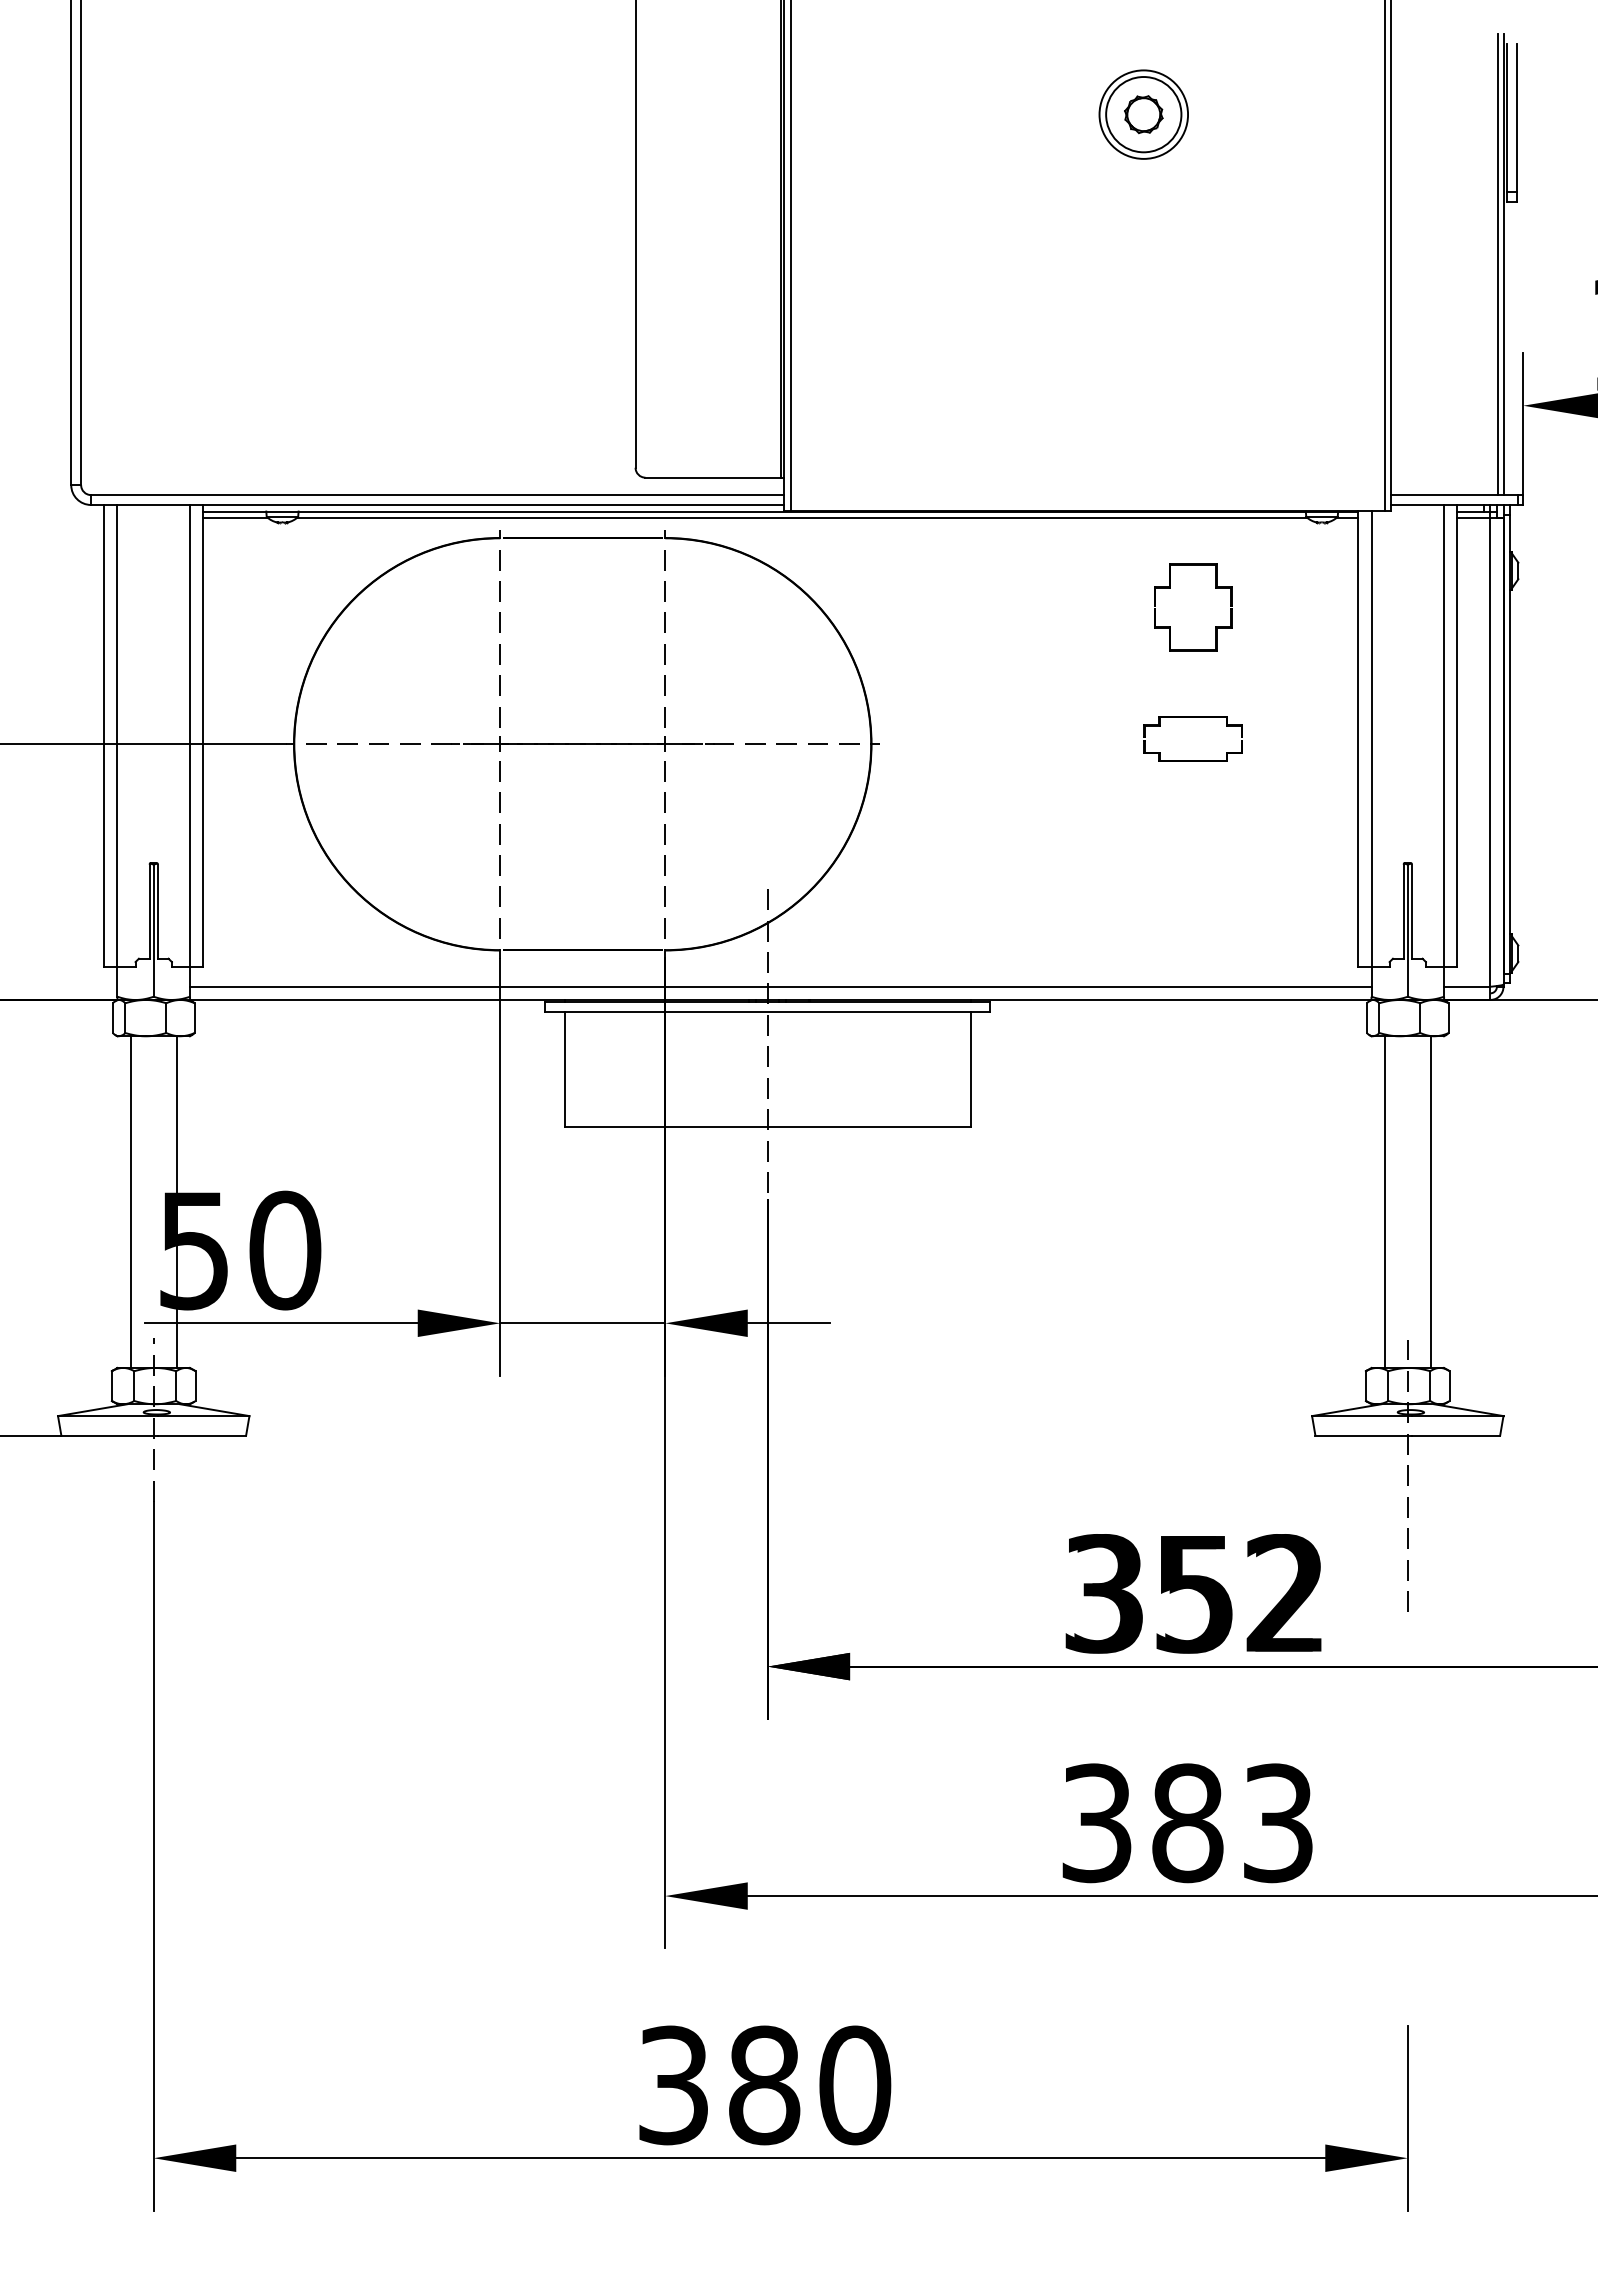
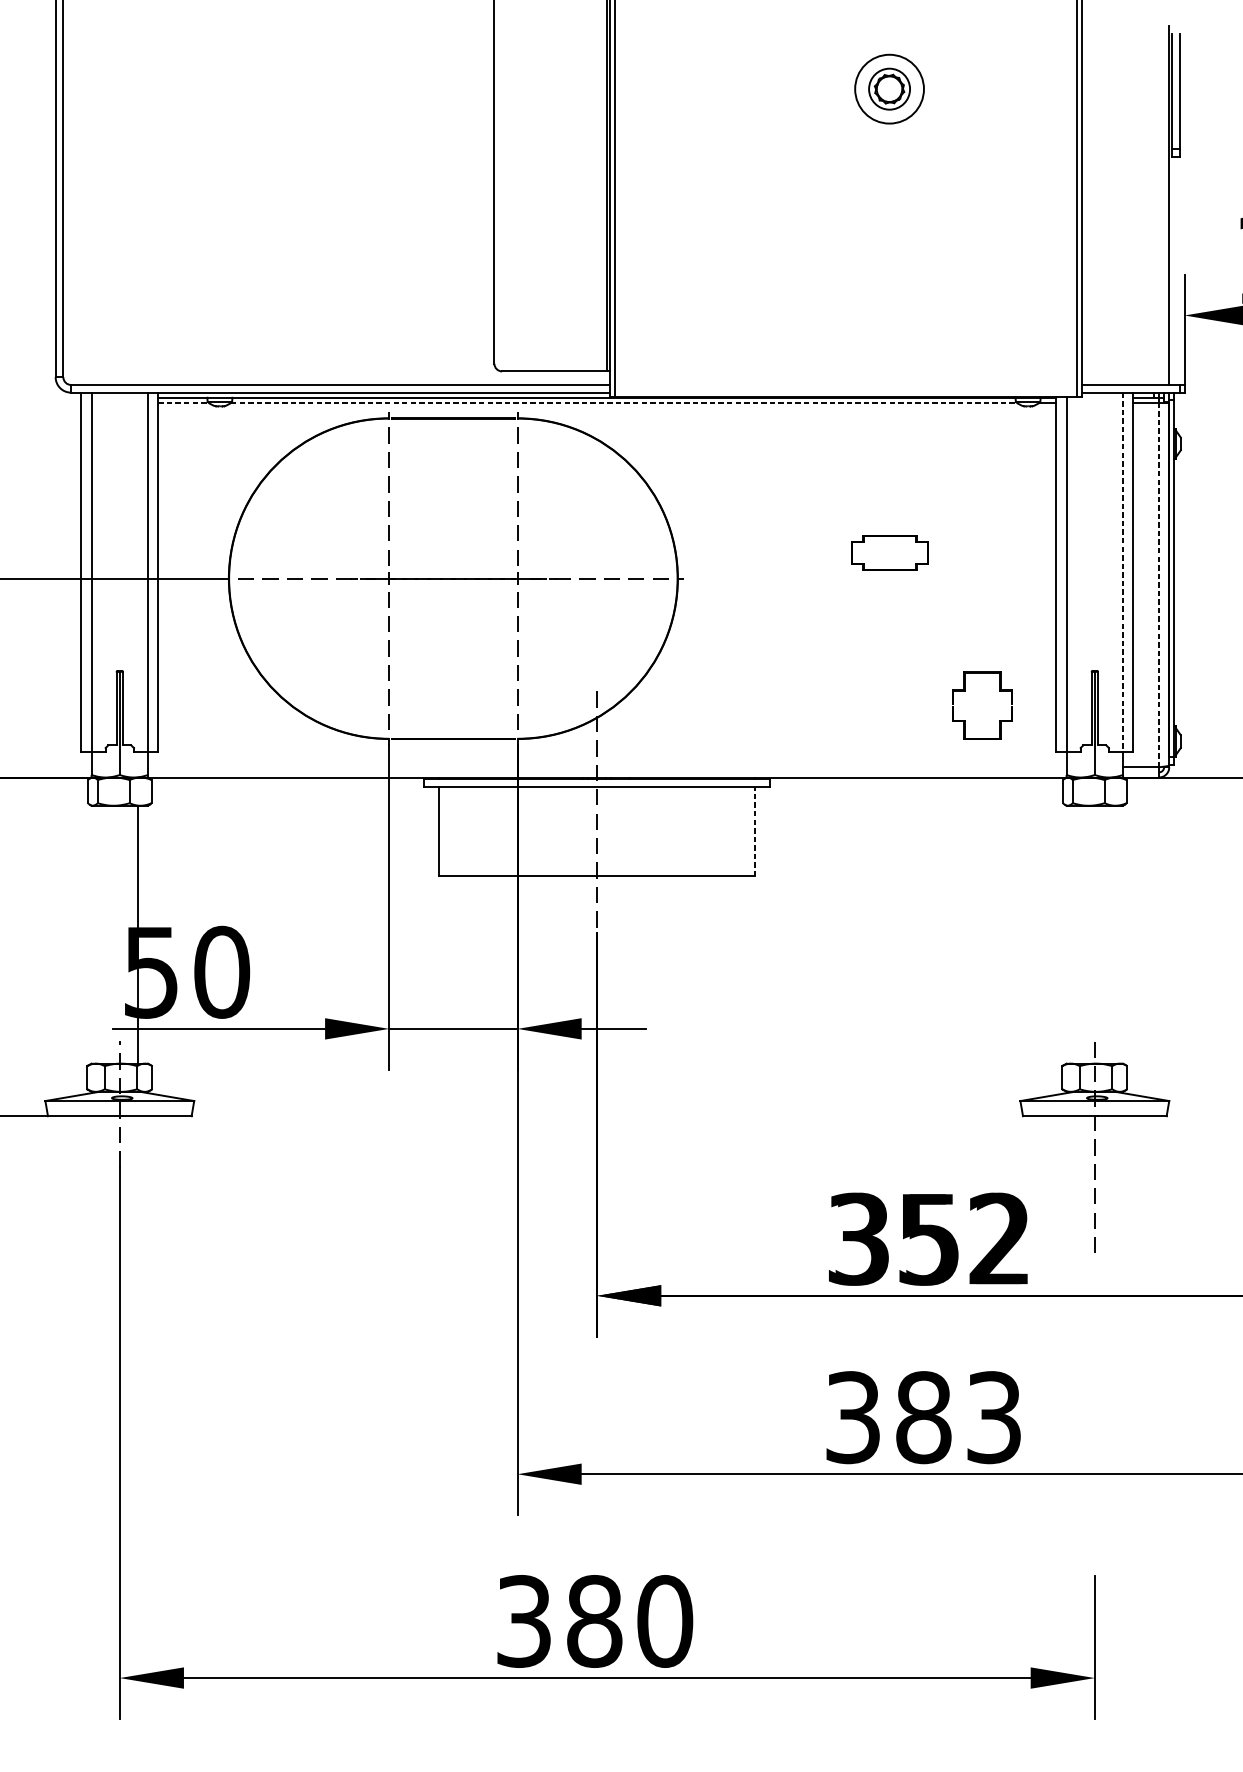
circle: (1143, 114) -> (889, 89), size x0.7
line: (1497, 264) -> (1164, 205), removed
line: (236, 518) -> (184, 403), solid -> dashed
line: (802, 518) -> (624, 403), solid -> dashed
part: (1215, 588) -> (999, 690), moved
part: (1192, 717) -> (889, 536), moved
line: (1444, 736) -> (1123, 572), solid -> dashed
line: (1490, 751) -> (1159, 584), solid -> dashed
line: (780, 986) -> (607, 767), removed
line: (970, 1069) -> (754, 831), solid -> dashed
line: (130, 1201) -> (101, 934), removed
line: (1384, 1201) -> (1076, 934), removed
line: (1430, 1201) -> (1112, 934), removed

